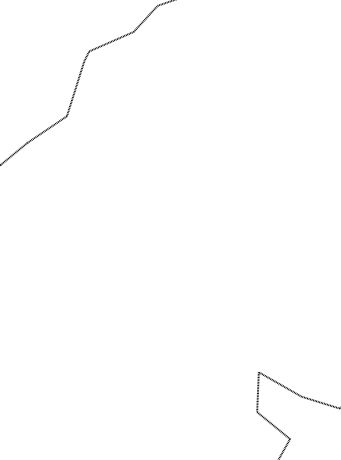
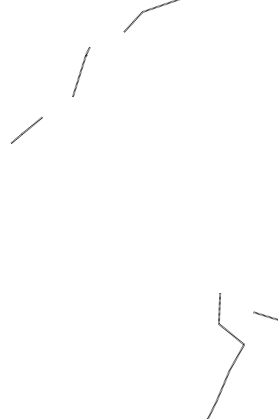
line: (110, 41) -> (106, 39), removed
line: (46, 128) -> (57, 106), removed
line: (280, 384) -> (236, 302), removed

